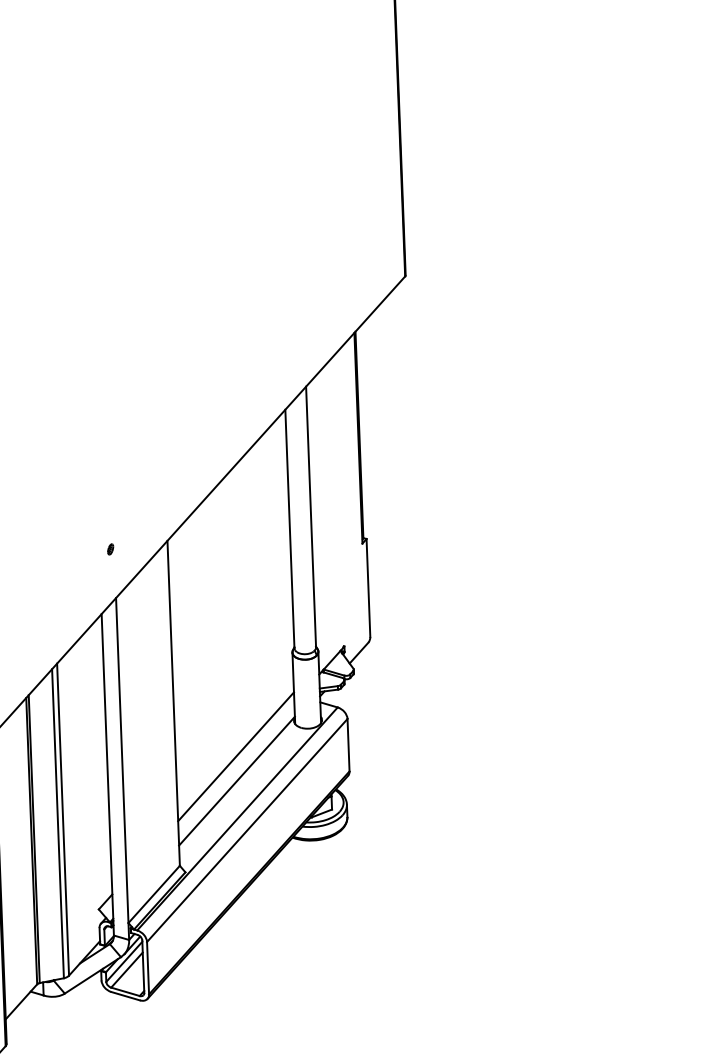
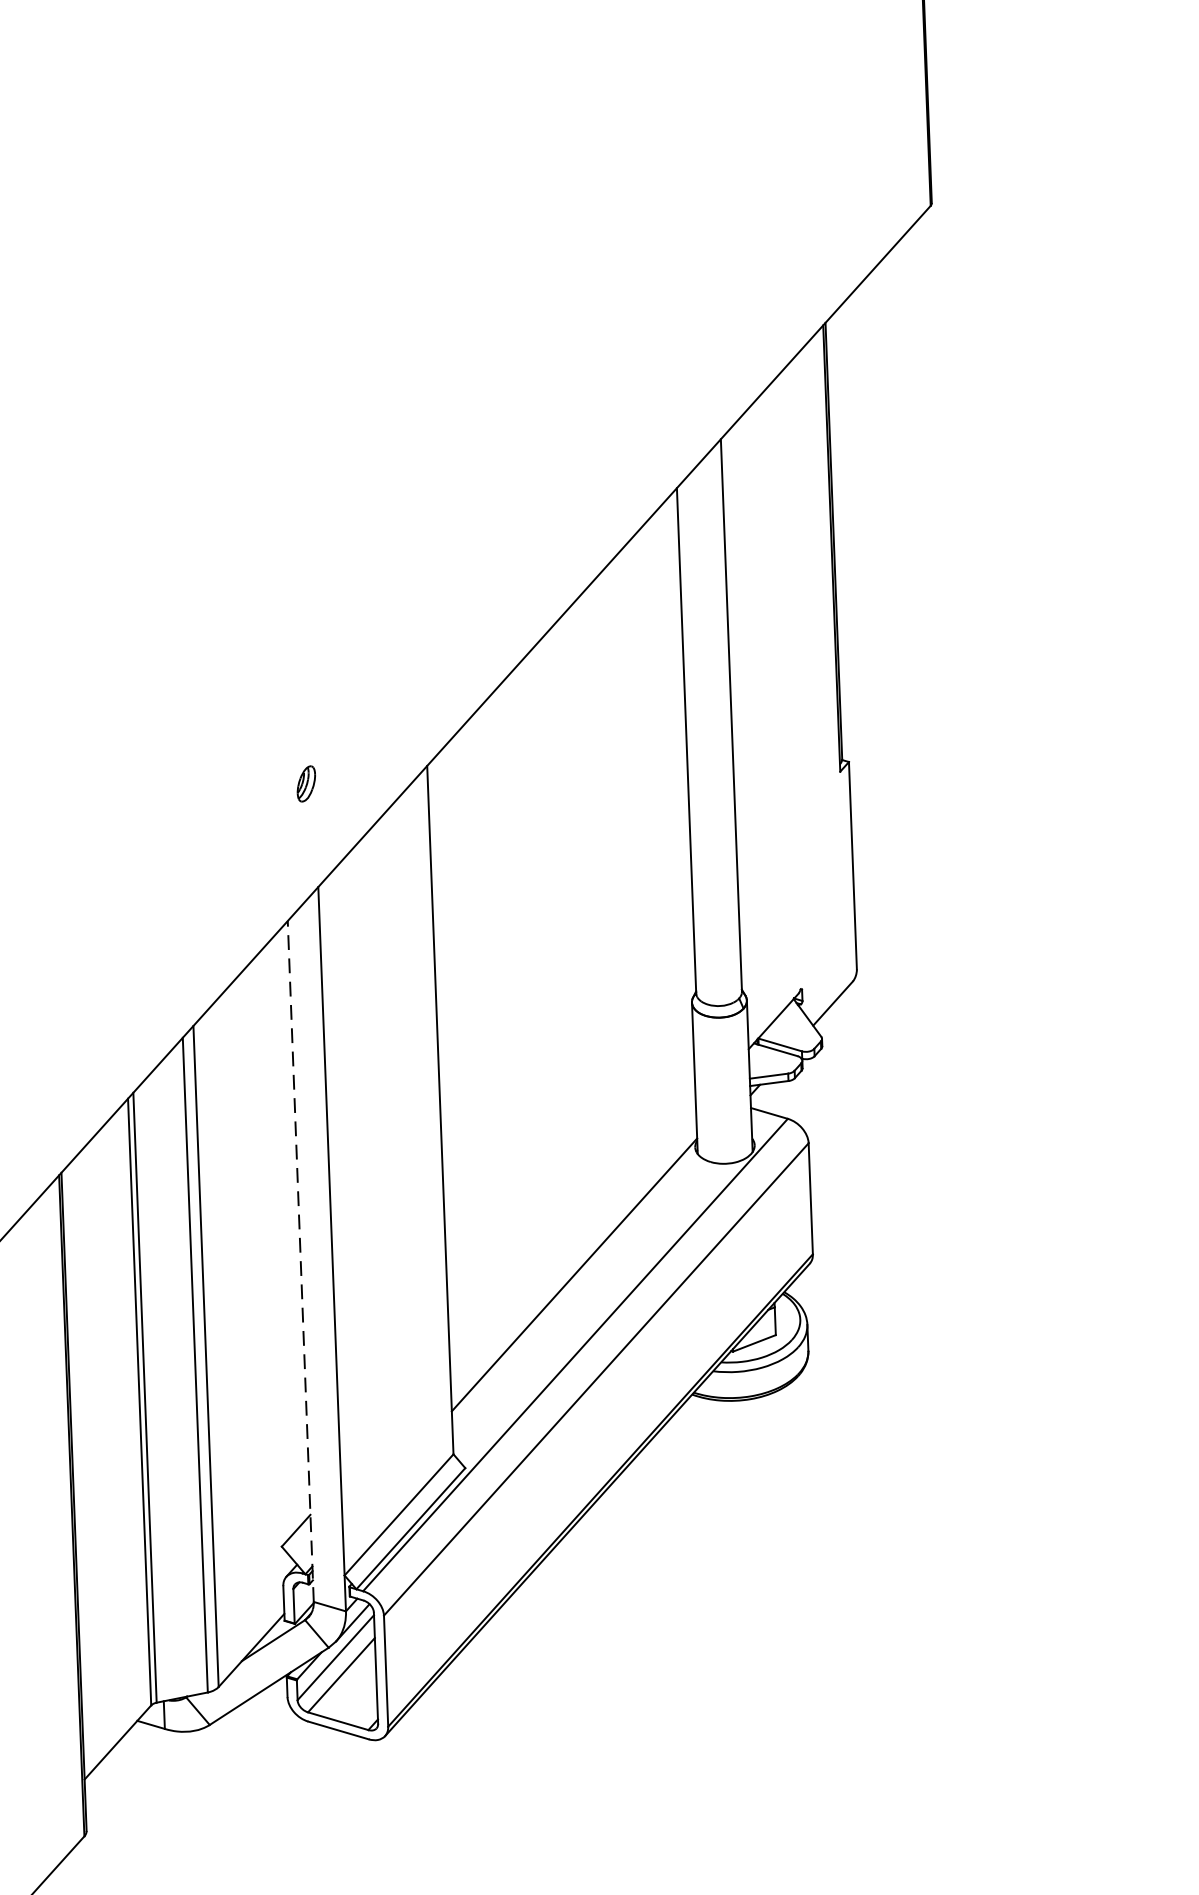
part: (110, 549) -> (306, 784), size x1.6
line: (235, 756) -> (571, 1222), removed
line: (107, 774) -> (300, 1260), solid -> dashed

